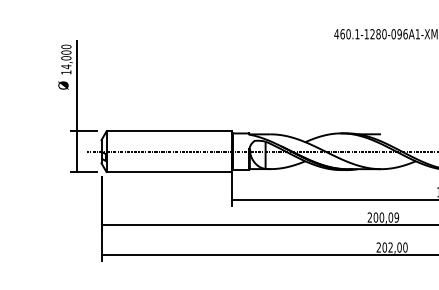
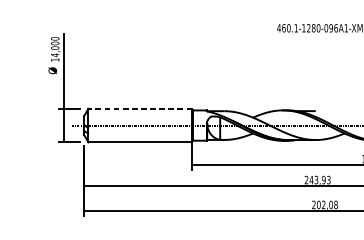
line: (169, 131) -> (140, 108), solid -> dashed
text: (386, 217) -> (320, 180), 200,09 -> 243,93
text: (405, 247) -> (336, 204), 202,00 -> 202,08

